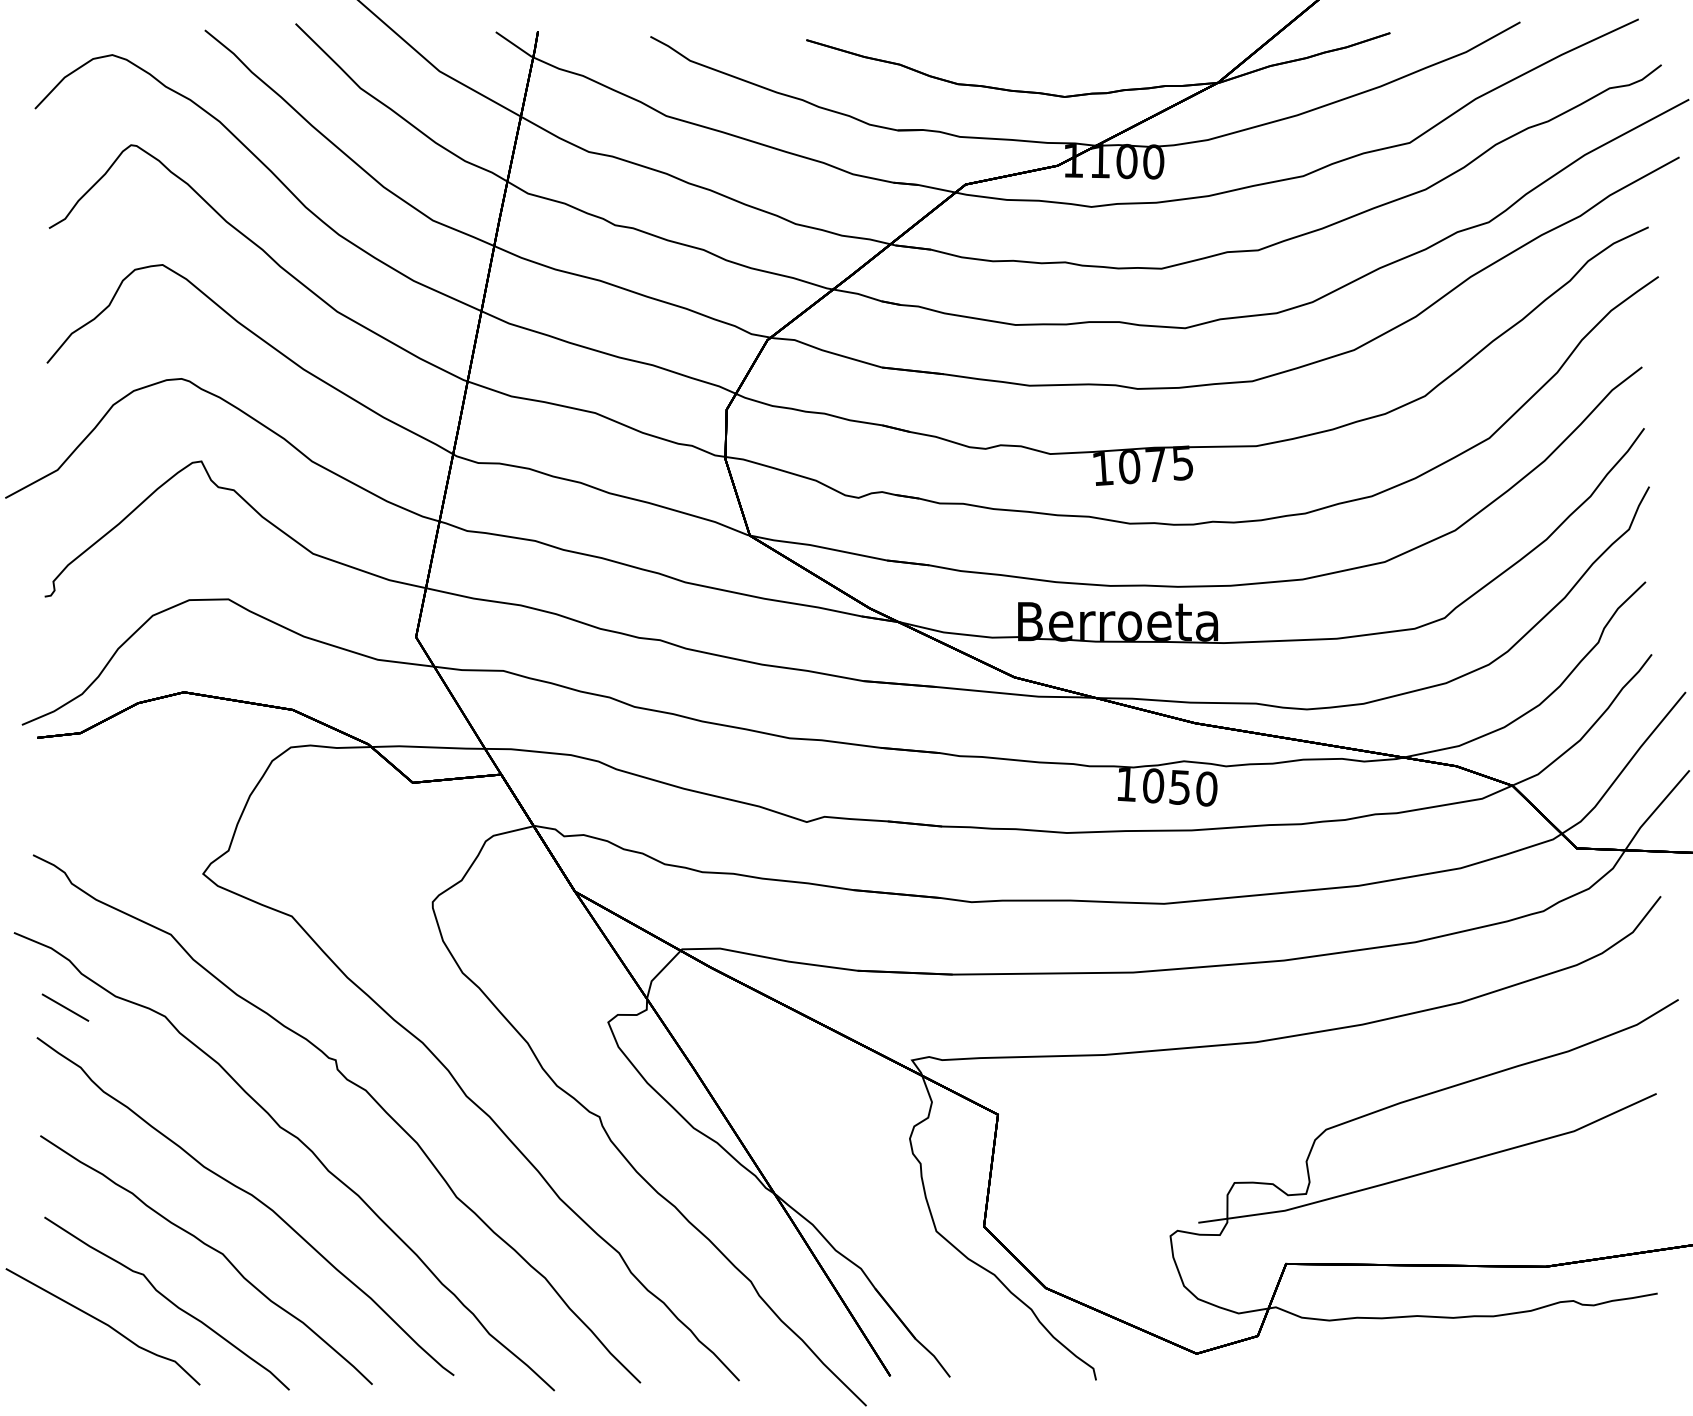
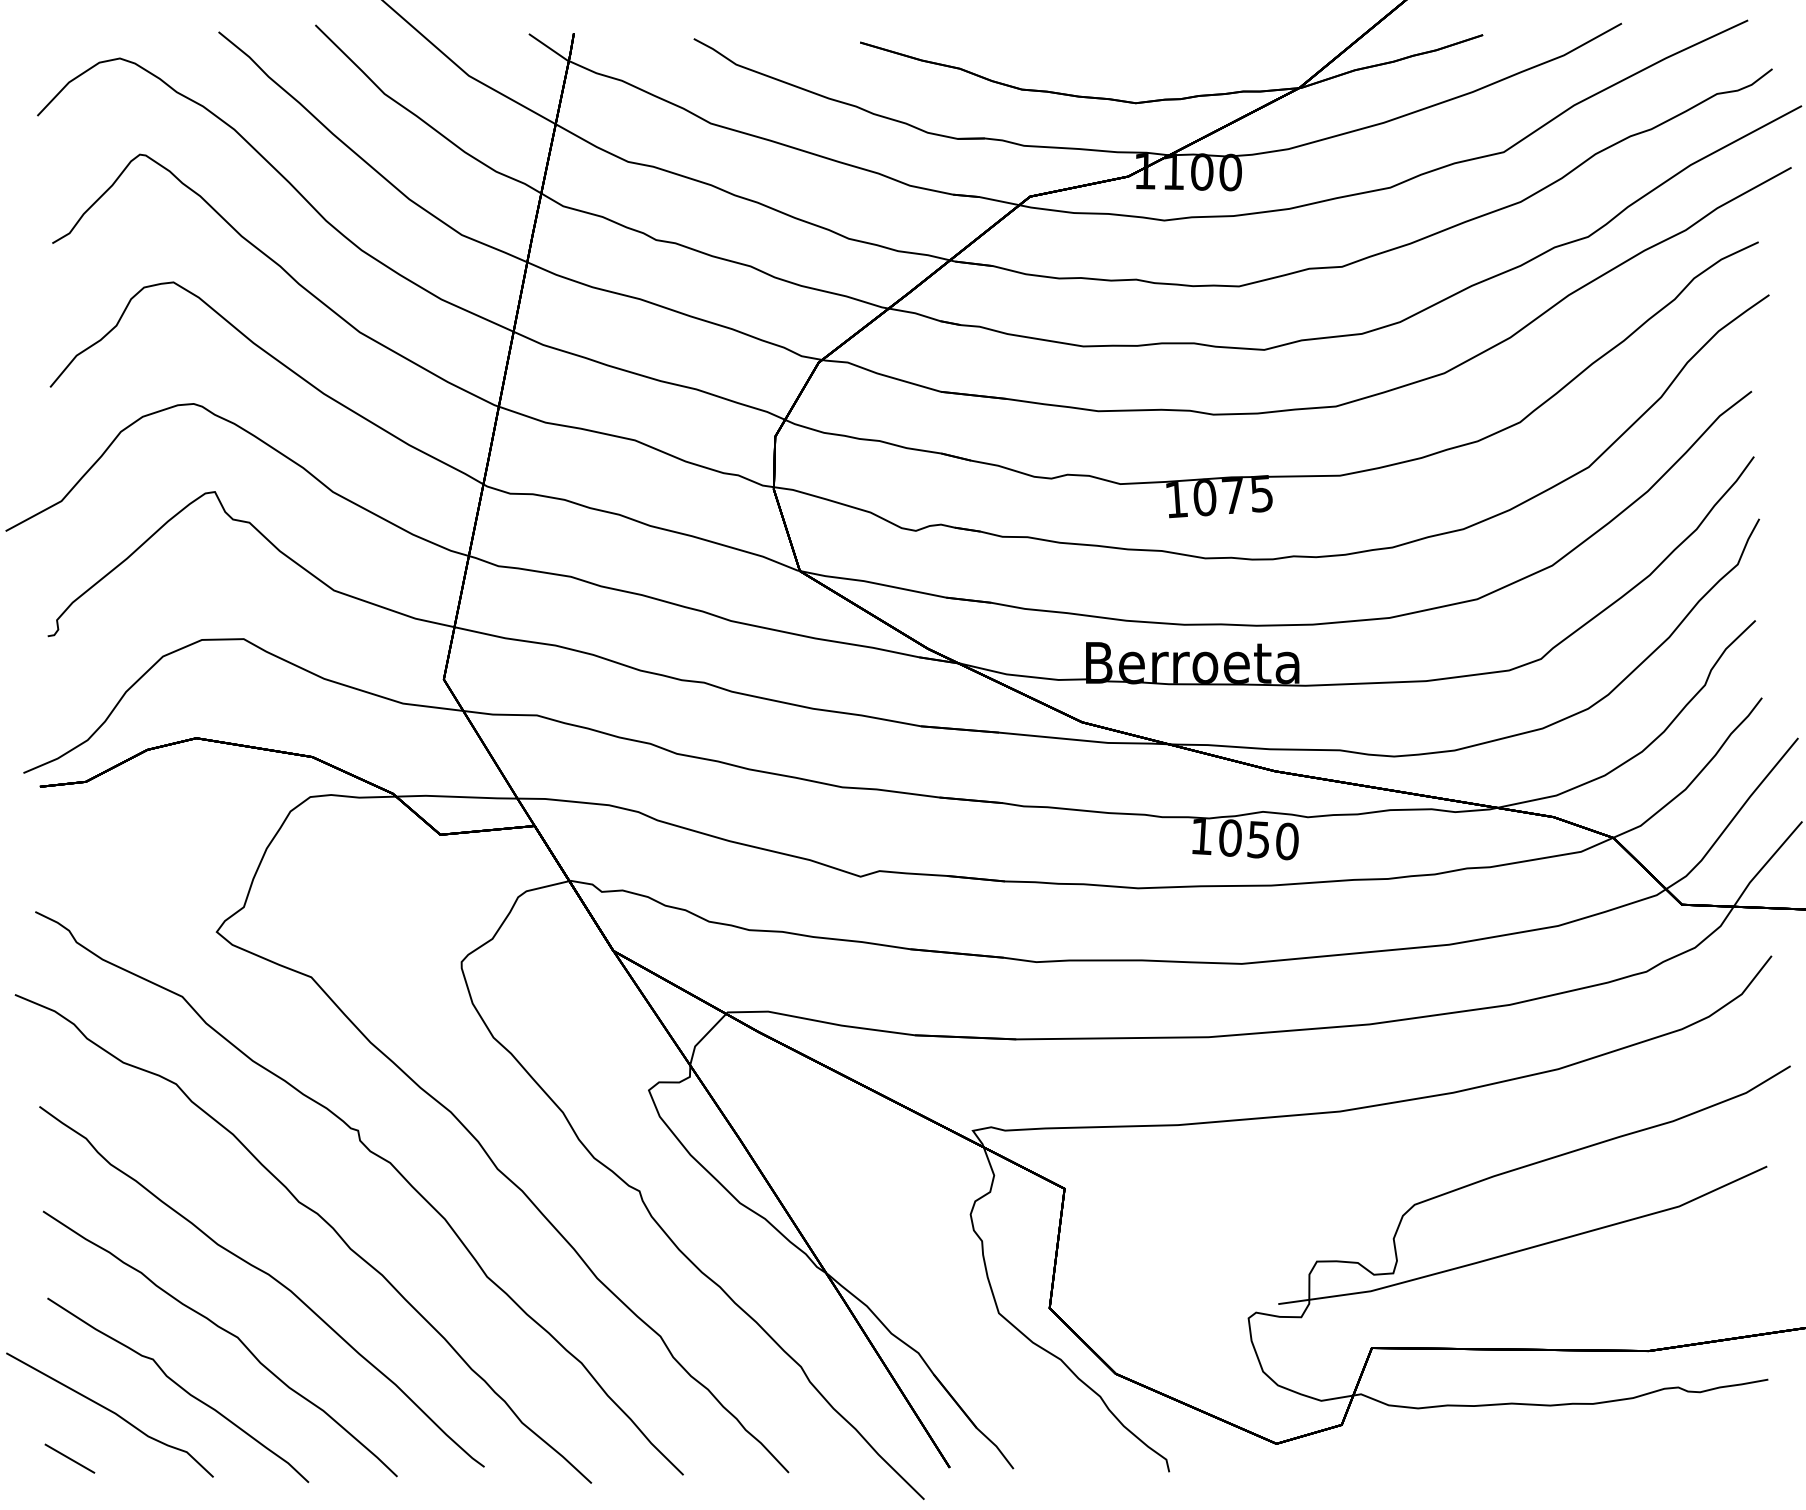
line: (65, 1007) -> (69, 1458), moved

